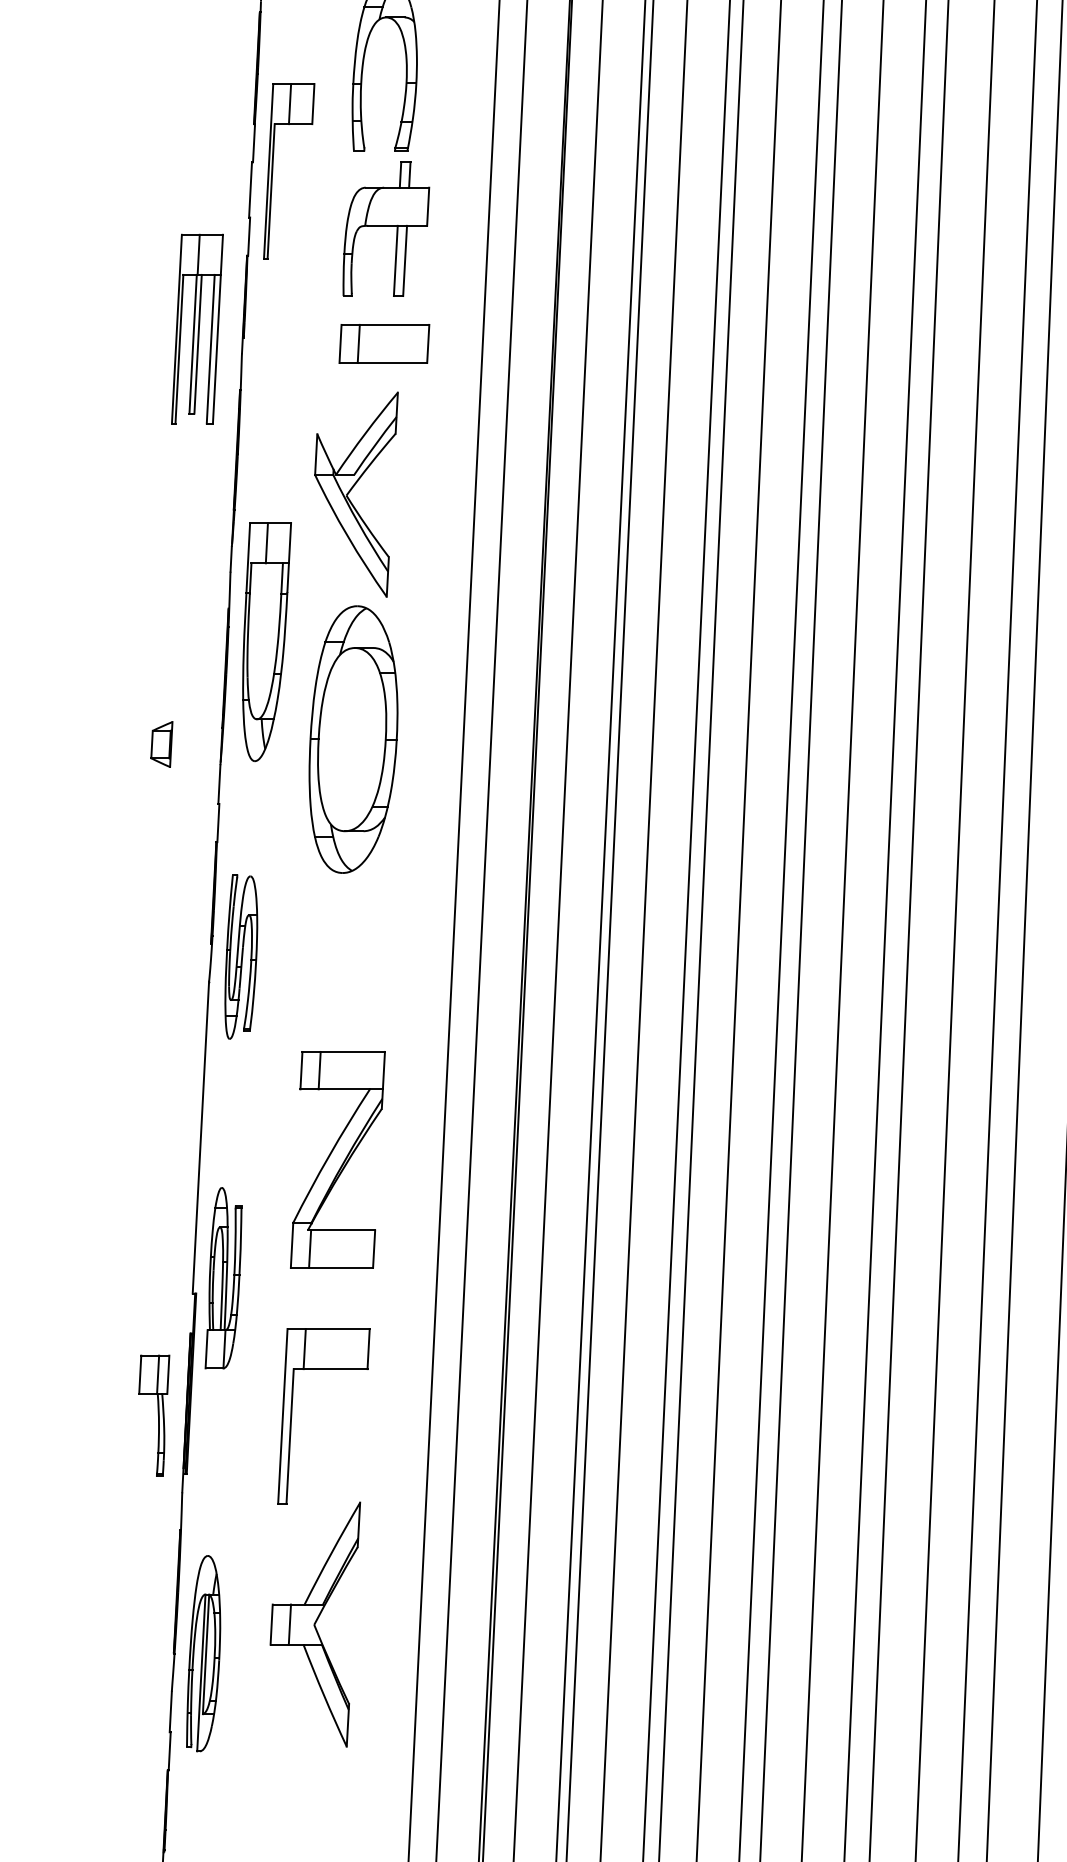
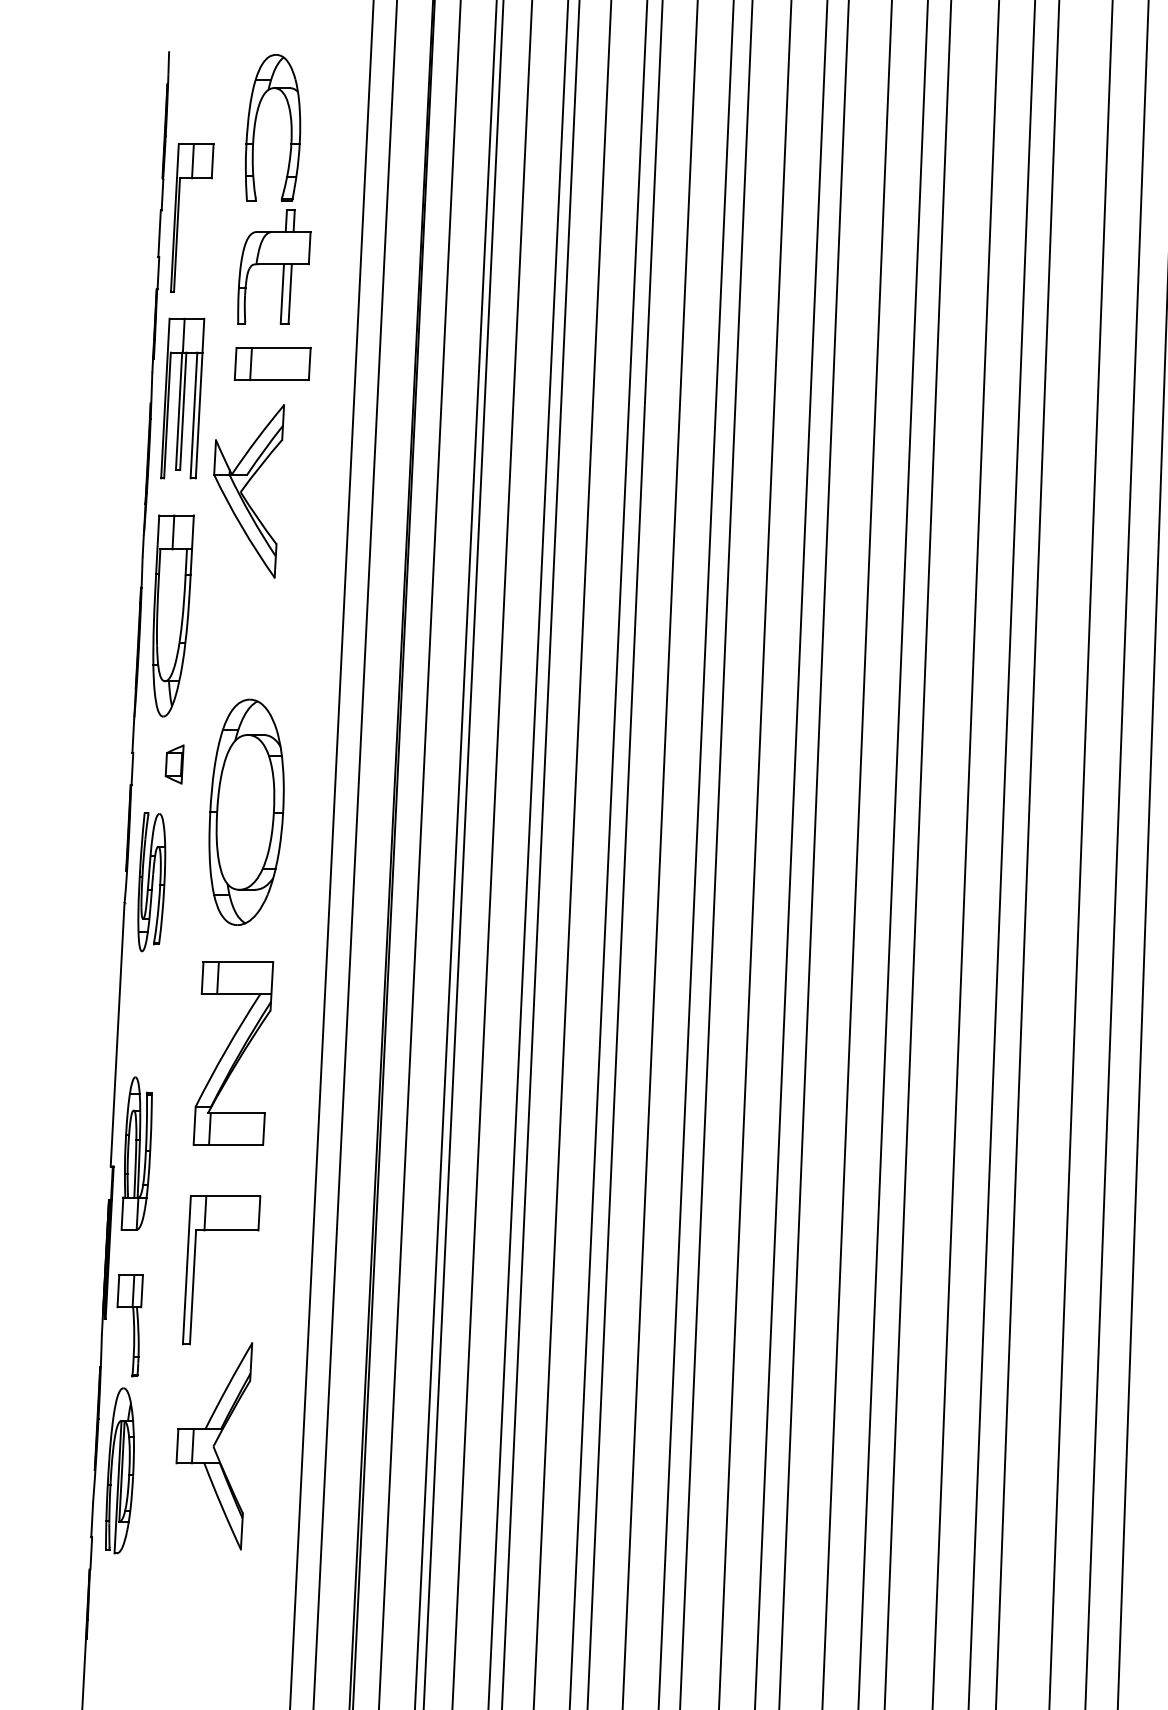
part: (197, 329) -> (182, 398), moved
part: (353, 738) -> (246, 811), moved
part: (161, 744) -> (174, 764), moved
part: (153, 1415) -> (129, 1325), moved

